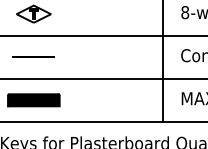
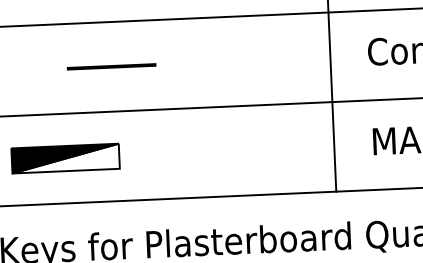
line: (33, 56) -> (110, 65), moved
fill: (33, 100) -> (64, 159), removed

